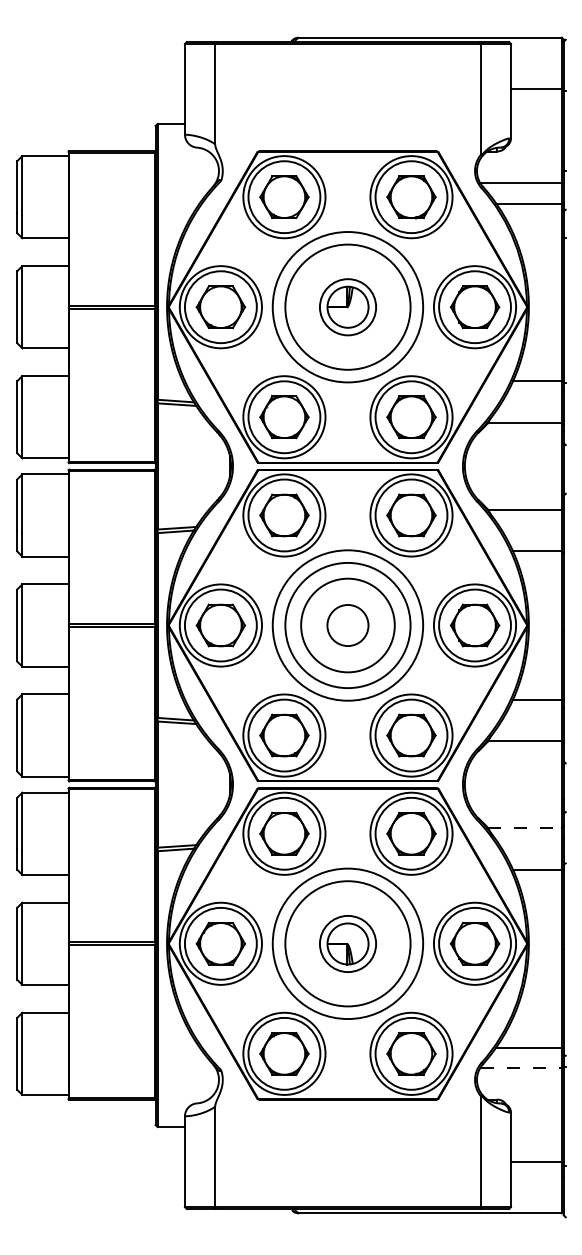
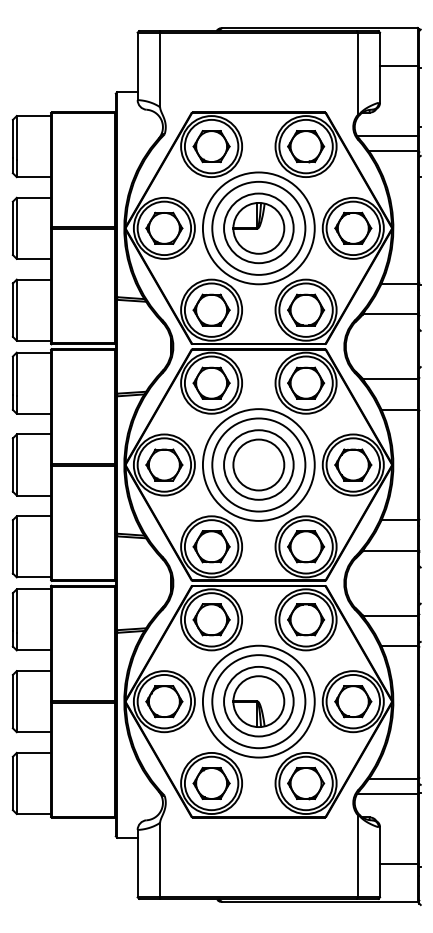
part: (347, 307) -> (258, 228), size x1.67
circle: (347, 624) -> (258, 464), size x1.67
line: (525, 827) -> (390, 615), dashed -> solid
part: (347, 943) -> (258, 701), size x1.67
line: (522, 1067) -> (388, 793), dashed -> solid

